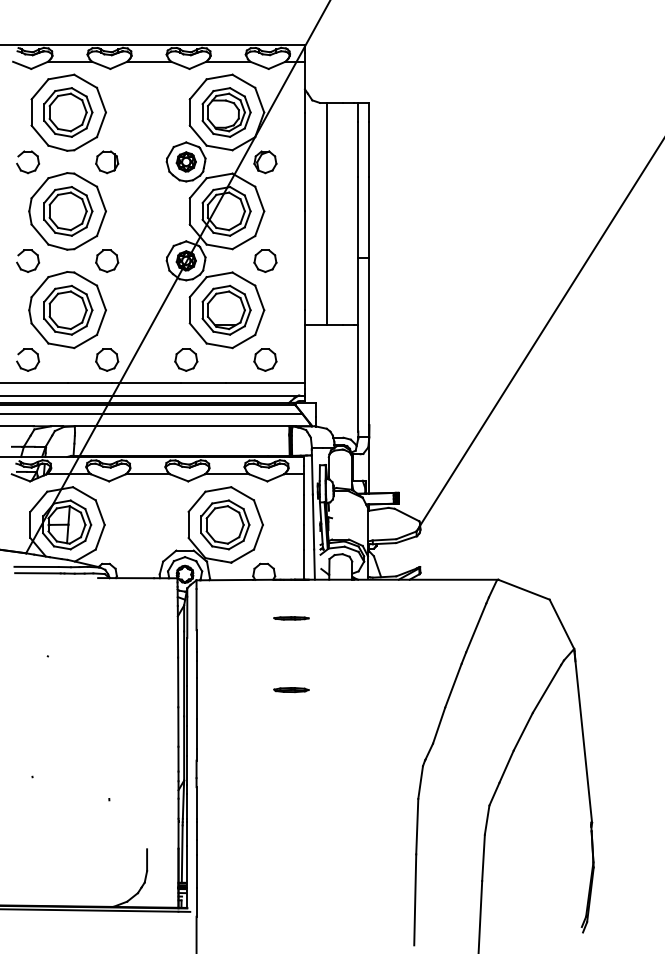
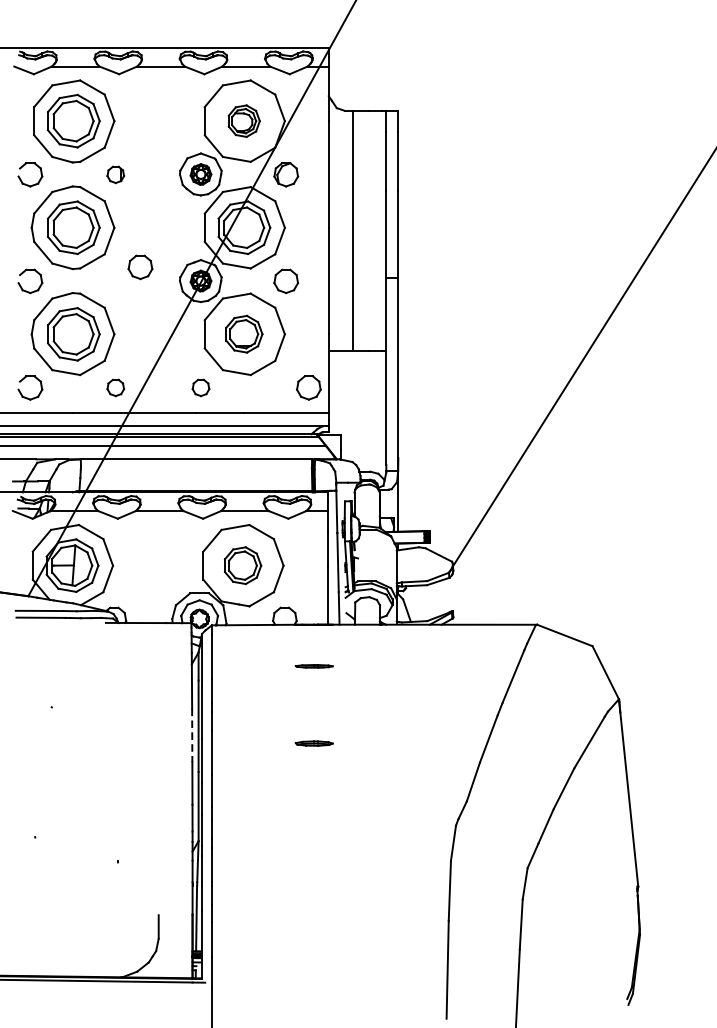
part: (226, 112) -> (244, 121), size x0.6
part: (107, 162) -> (116, 175), size x0.7
part: (107, 260) -> (140, 266), moved
part: (226, 309) -> (244, 333), size x0.7
part: (107, 359) -> (116, 387), size x0.7
part: (186, 359) -> (201, 387), size x0.7
part: (265, 359) -> (308, 387), moved
part: (225, 524) -> (243, 565), size x0.7
line: (178, 682) -> (192, 735), solid -> dashed

